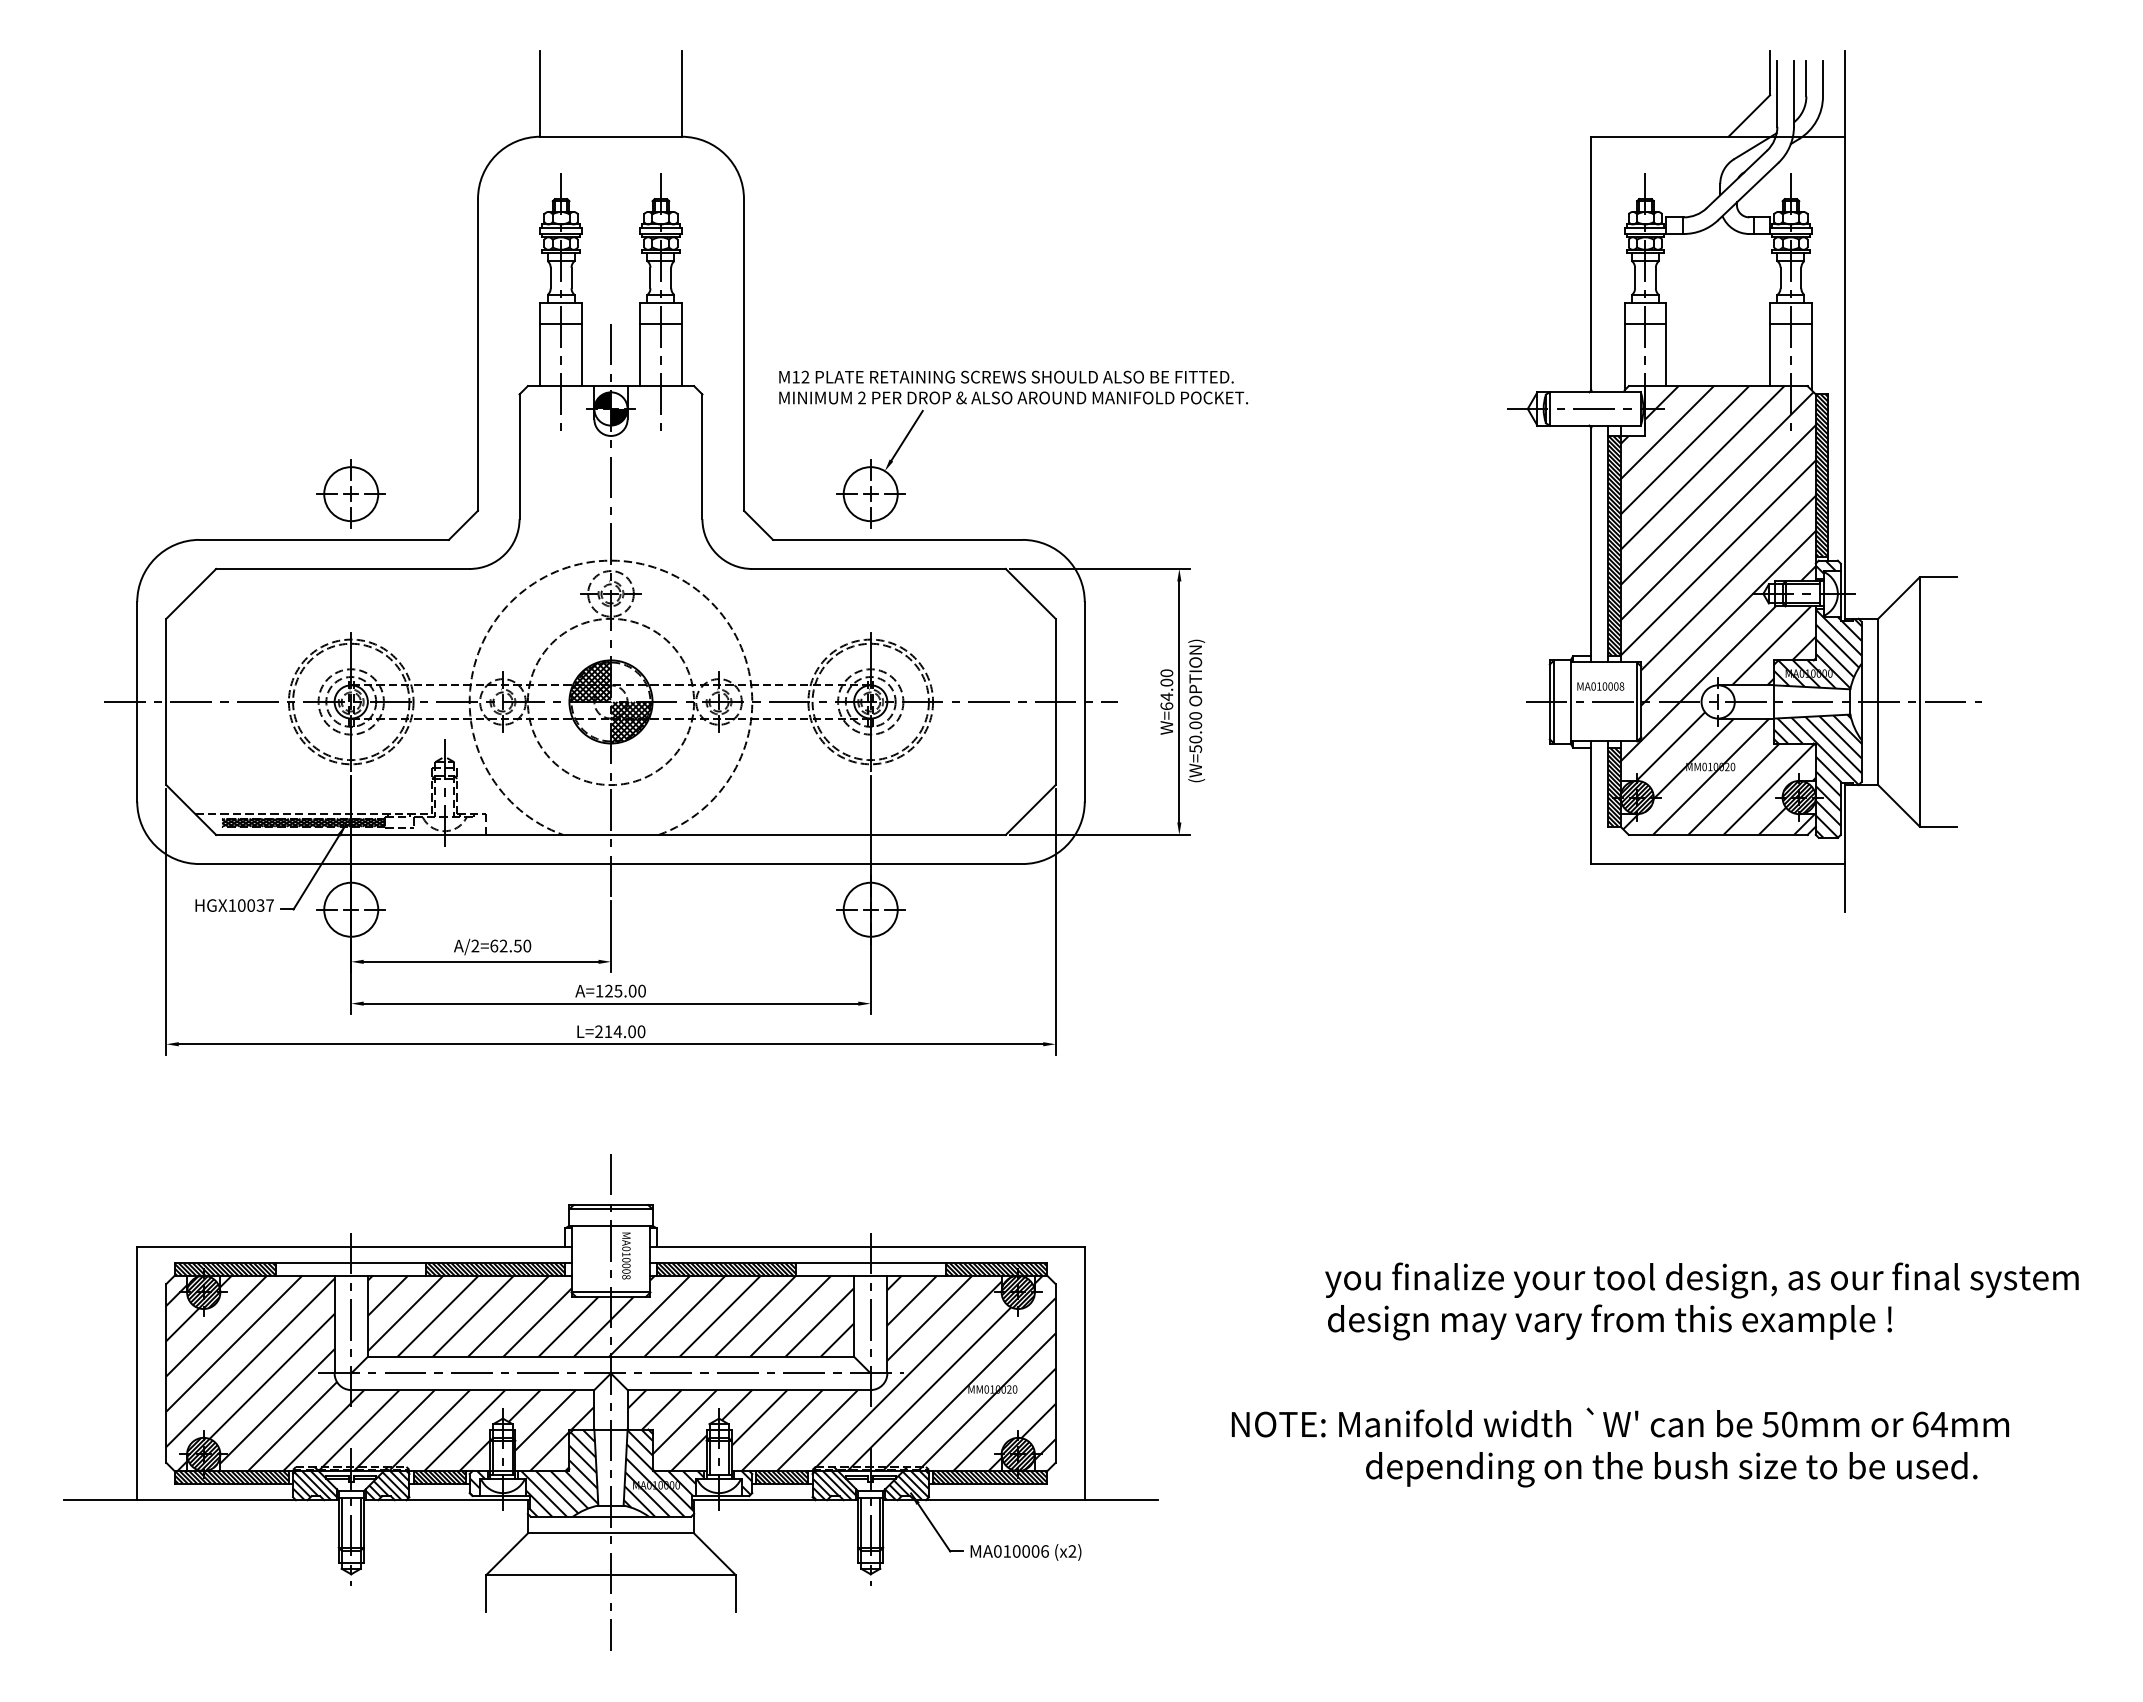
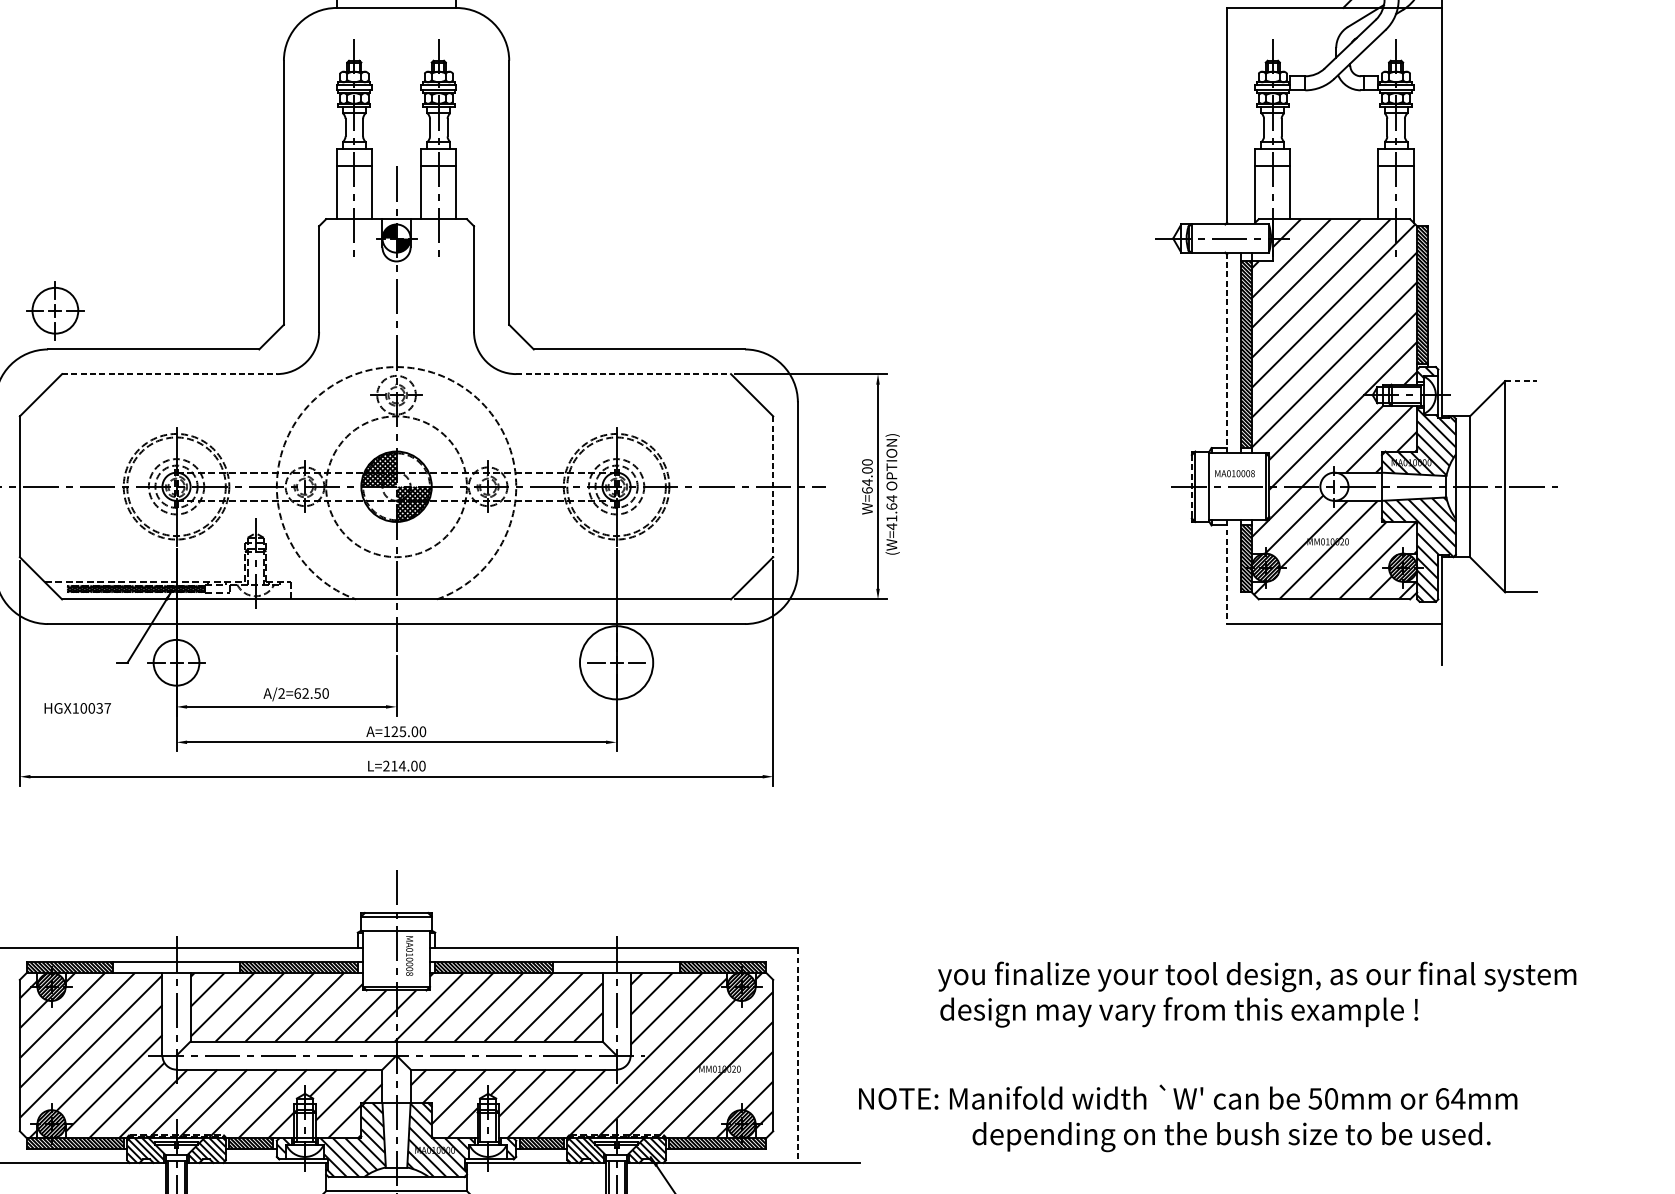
part: (1017, 404) -> (740, 234), removed
part: (350, 493) -> (54, 310), moved
line: (1591, 544) -> (1227, 353), solid -> dashed
line: (342, 568) -> (169, 373), solid -> dashed
line: (879, 568) -> (624, 373), solid -> dashed
line: (1938, 577) -> (1521, 381), solid -> dashed
line: (1055, 702) -> (773, 487), solid -> dashed
line: (1549, 702) -> (1191, 487), solid -> dashed
text: (1195, 732) -> (891, 512), (W=50.00 -> (W=41.64
line: (1591, 803) -> (1227, 572), solid -> dashed
text: (234, 905) -> (77, 708), moved
circle: (870, 909) -> (616, 662), size x1.6
line: (1084, 1373) -> (797, 1055), solid -> dashed
text: (1654, 1374) -> (1216, 1056), moved

